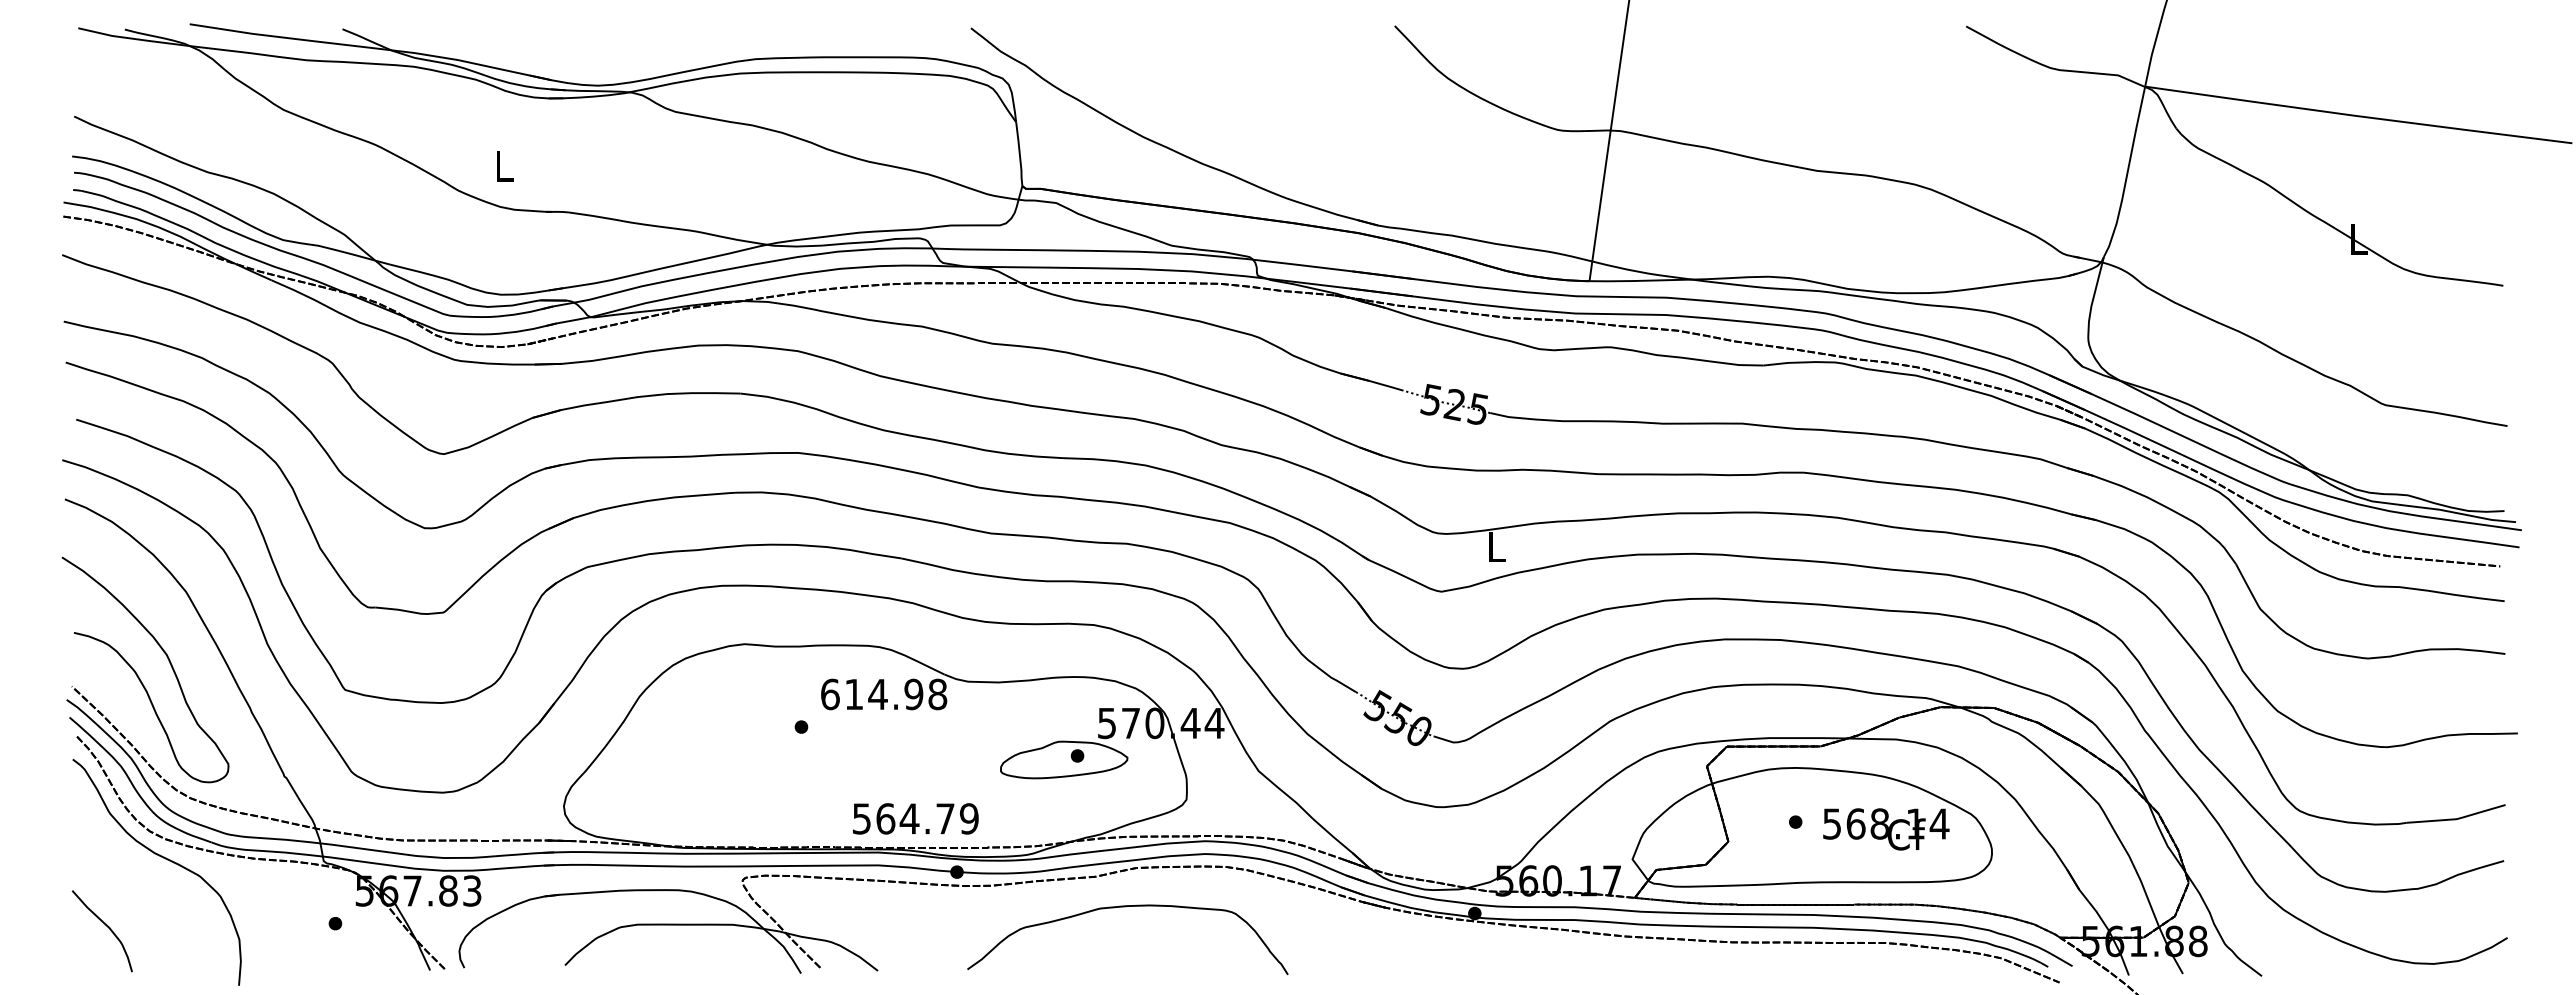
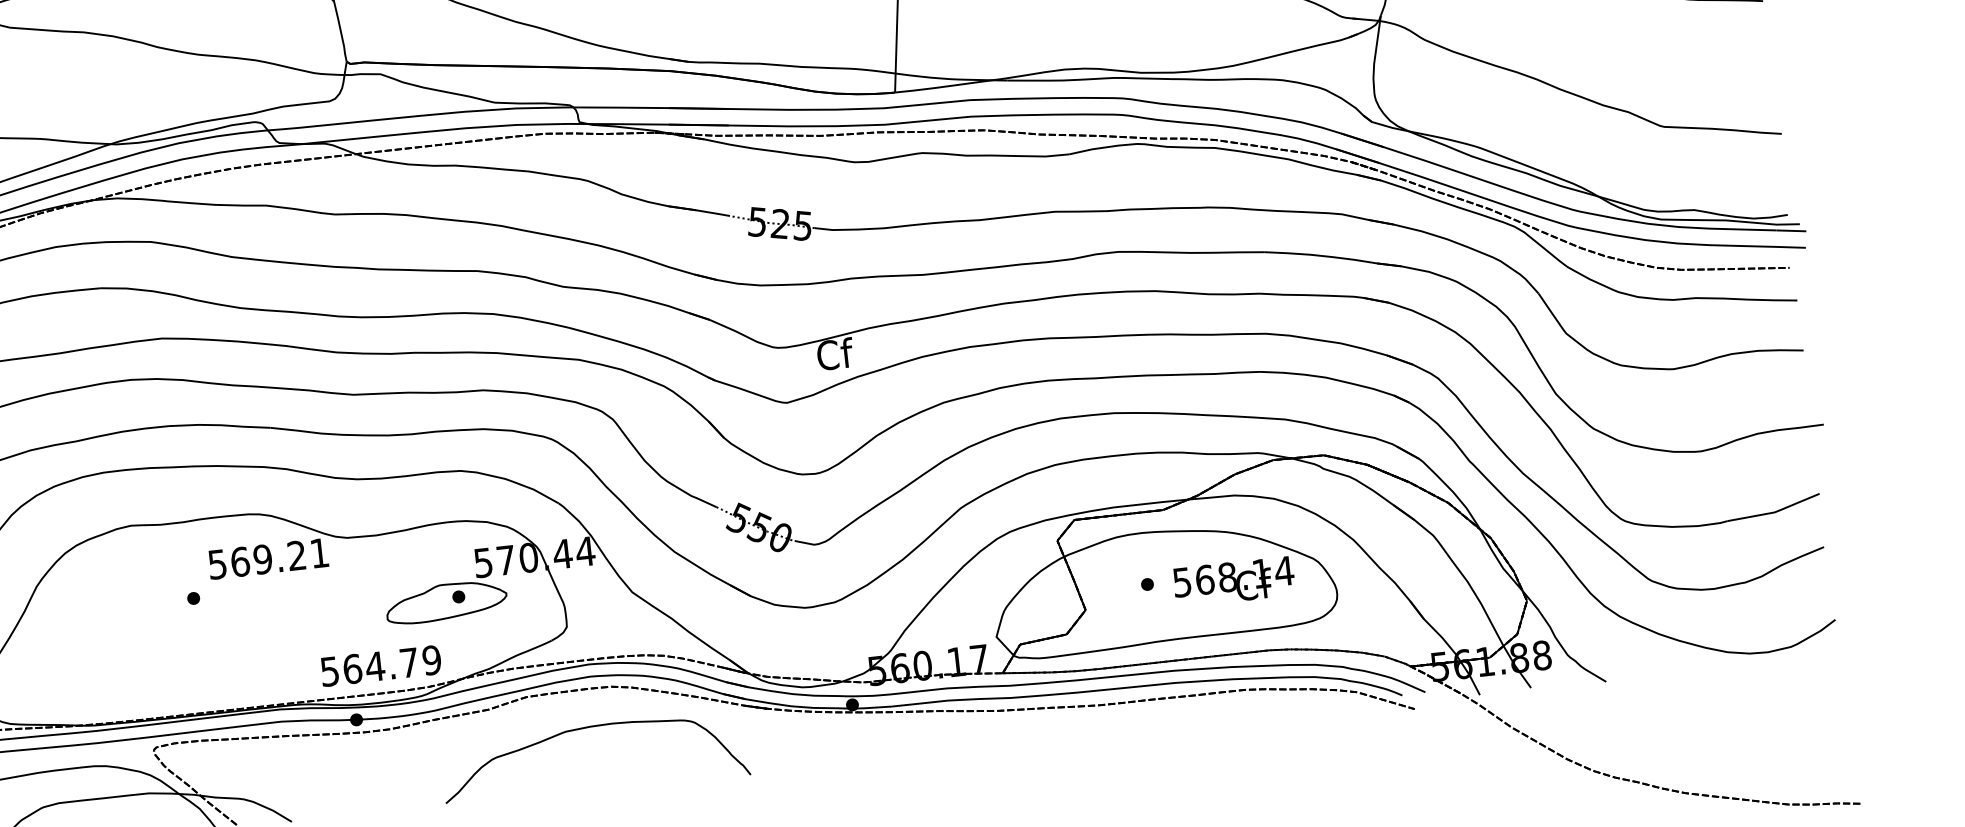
text: (1497, 546) -> (835, 354), L -> Cf
text: (884, 694) -> (269, 558), 614.98 -> 569.21
text: (915, 818) -> (380, 665), moved
curve: (1125, 907) -> (589, 728), moved

